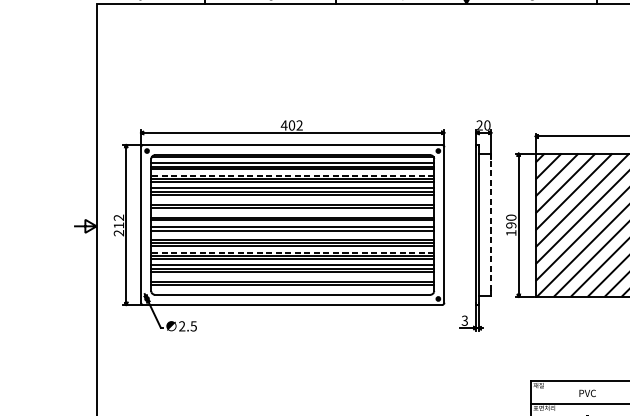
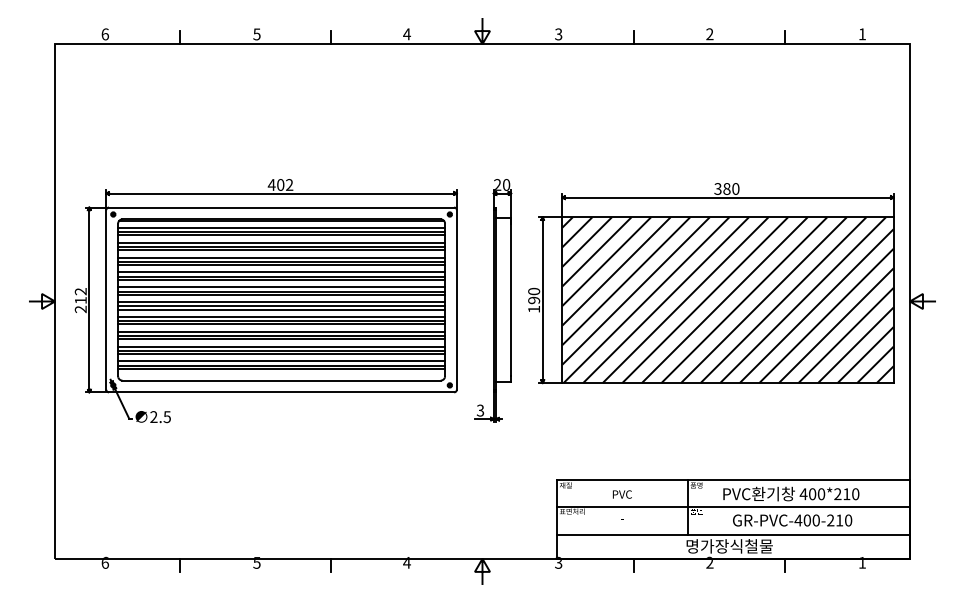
line: (292, 175) -> (281, 242), dashed -> solid
line: (292, 201) -> (281, 272), added
line: (292, 214) -> (281, 287), added
line: (491, 224) -> (511, 299), dashed -> solid
line: (292, 233) -> (281, 309), added
line: (292, 252) -> (281, 331), dashed -> solid
line: (292, 278) -> (281, 361), added

